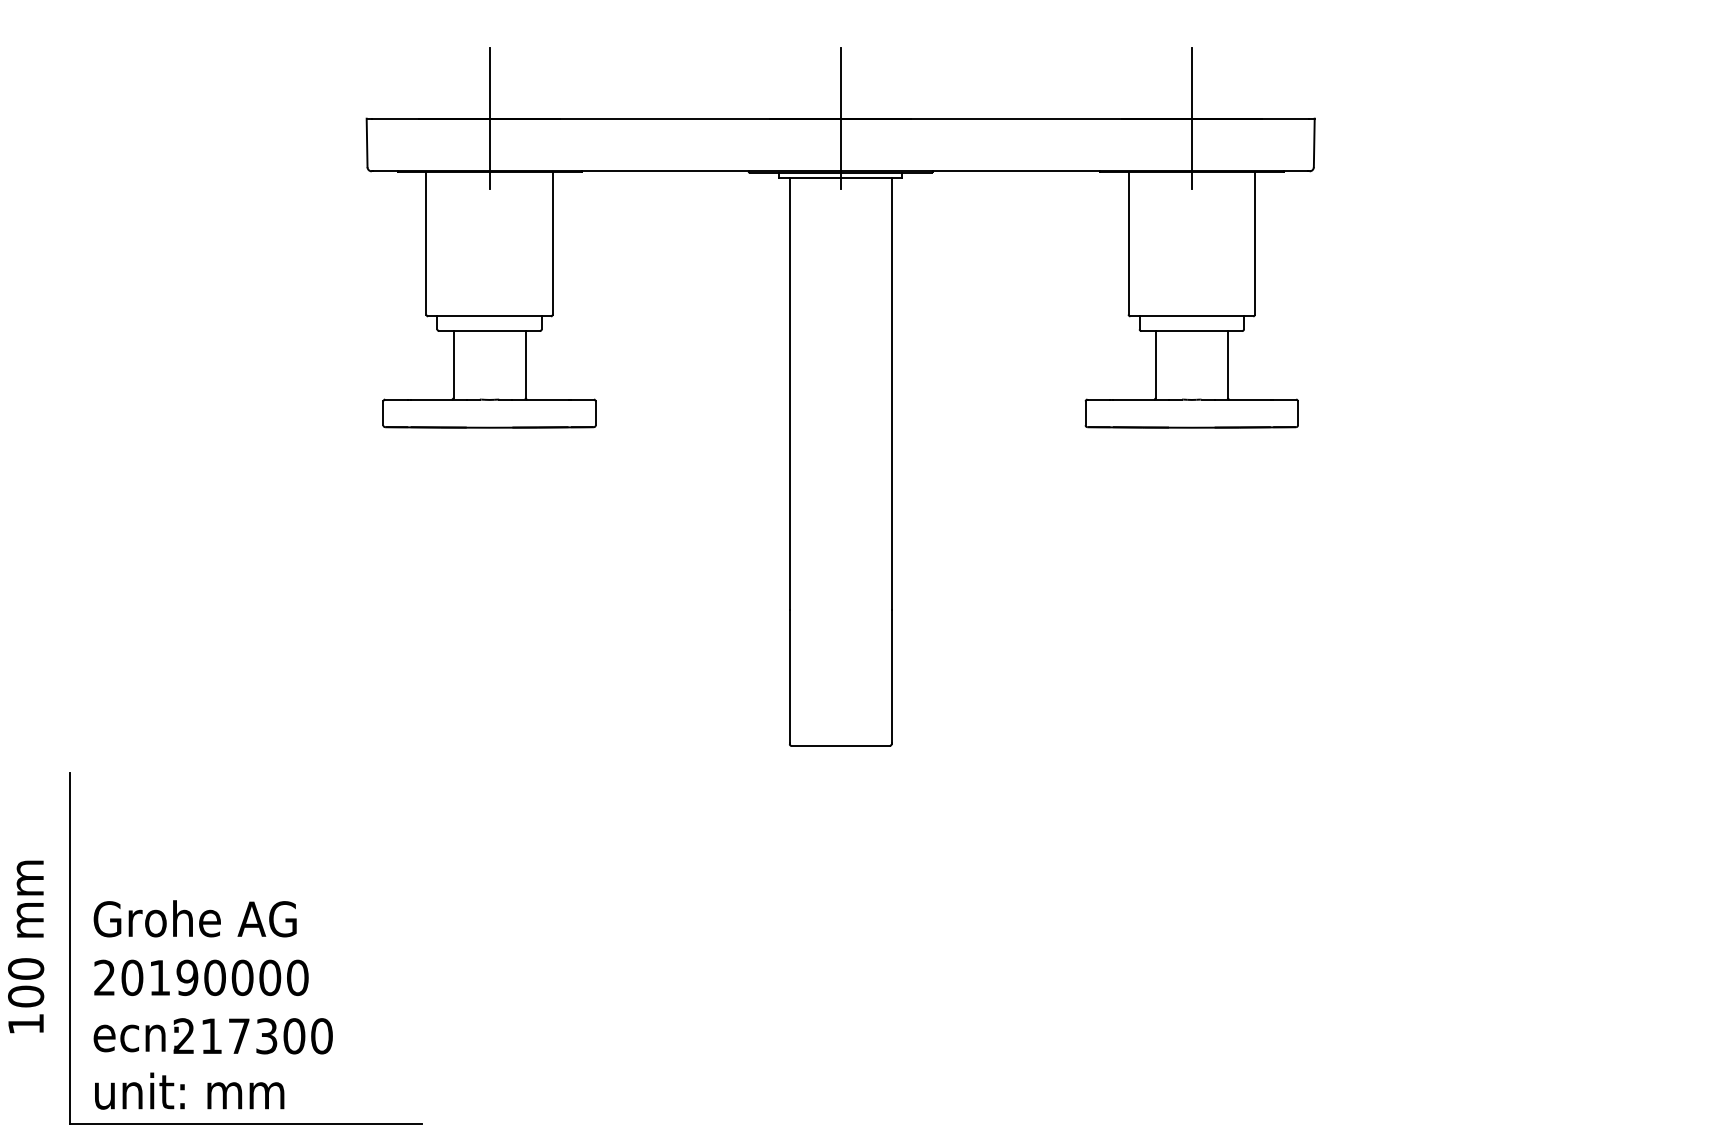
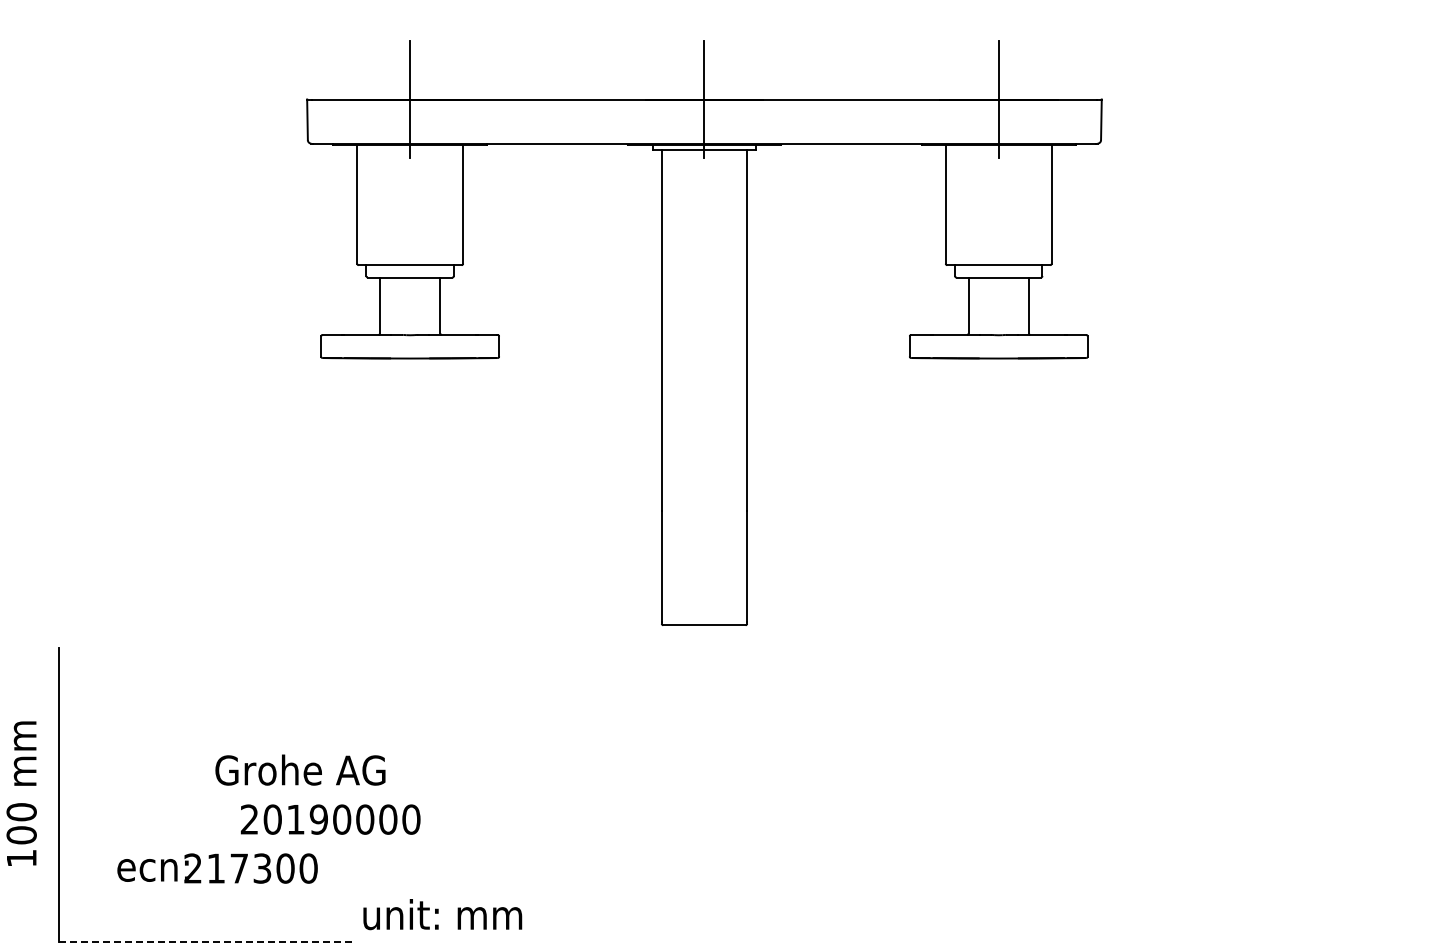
text: (195, 918) -> (300, 769), moved
text: (201, 977) -> (330, 819), moved
text: (213, 1036) -> (217, 868), moved
text: (189, 1091) -> (442, 914), moved
line: (246, 1124) -> (206, 942), solid -> dashed

